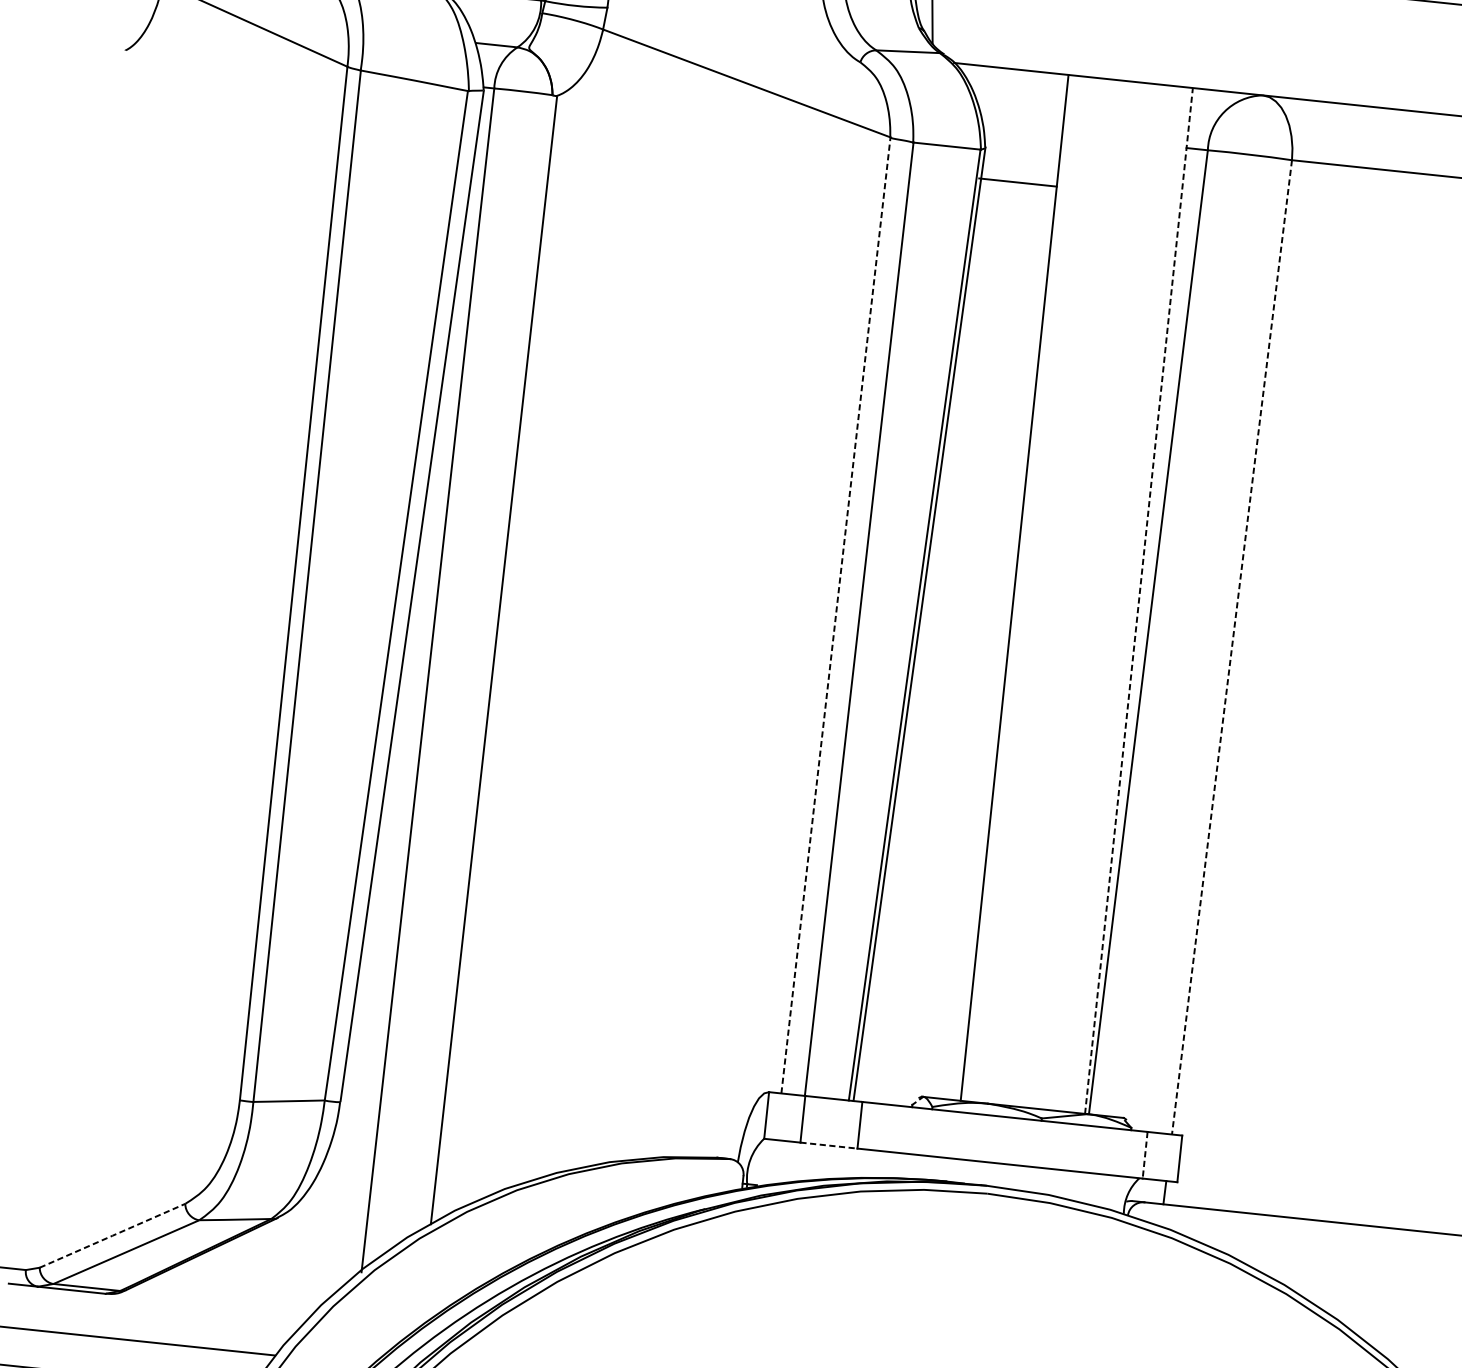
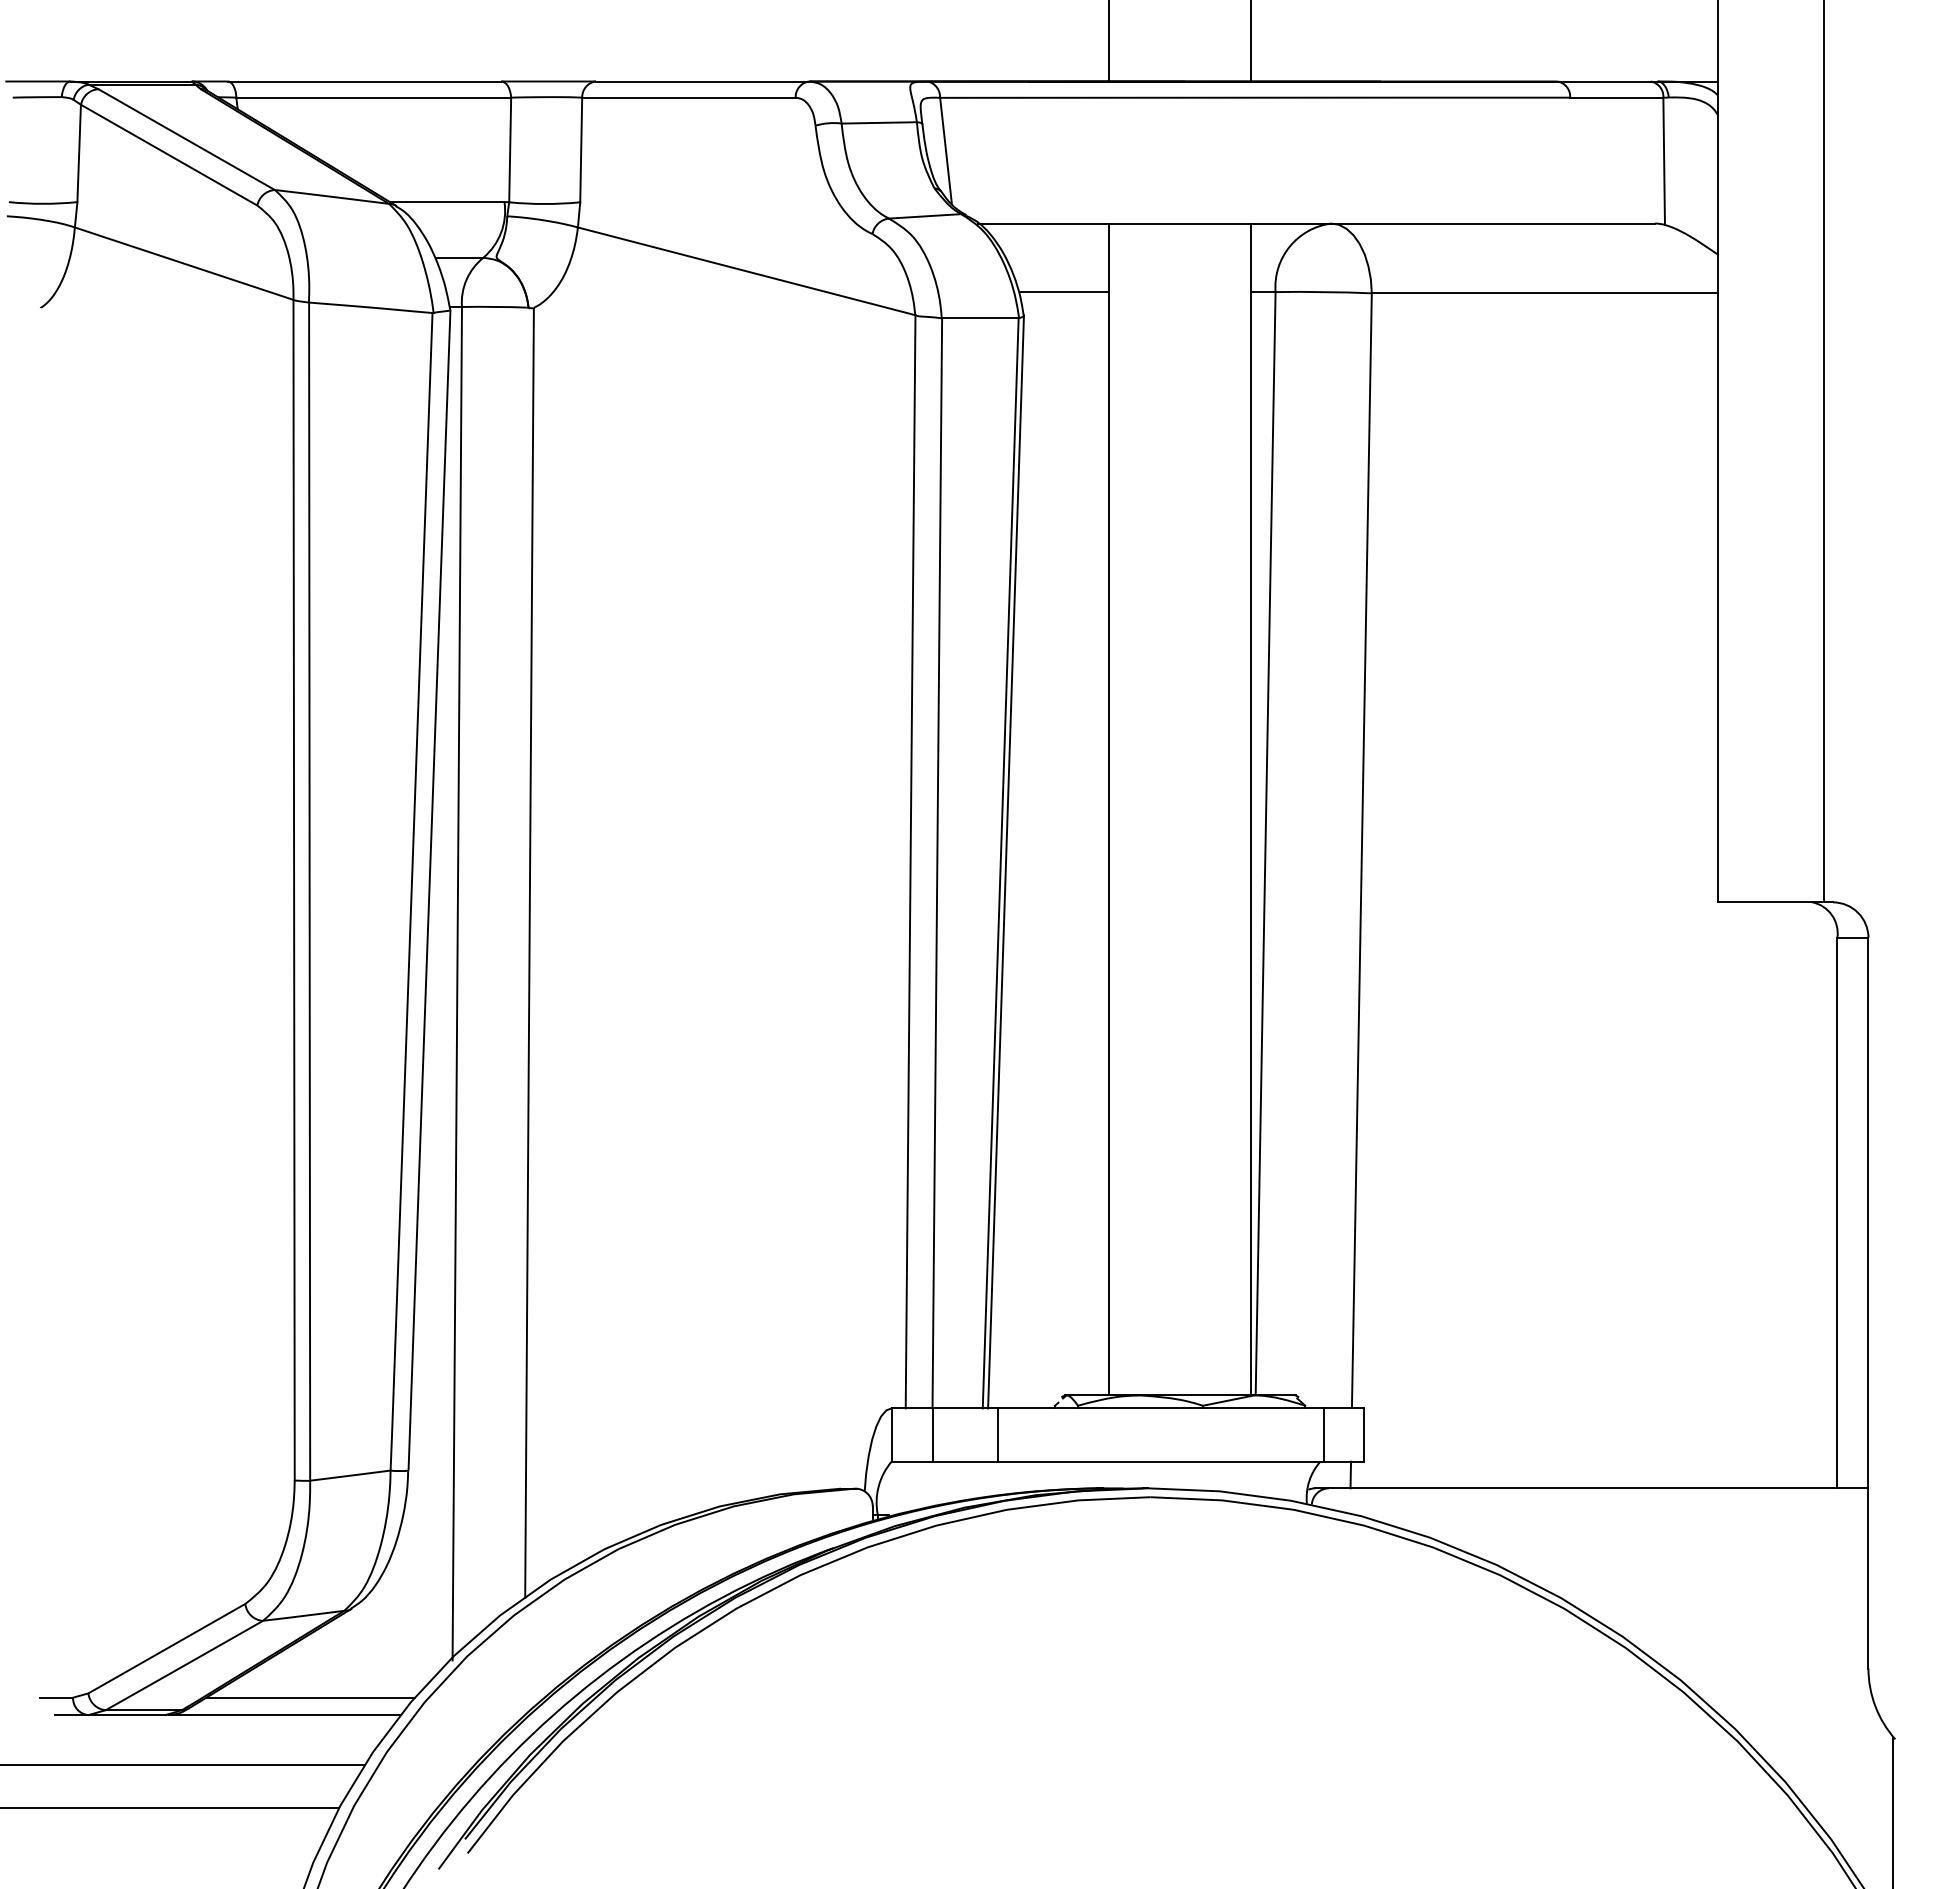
line: (1017, 182) -> (1064, 292), moved
line: (1139, 600) -> (1251, 809), dashed -> solid
line: (835, 615) -> (910, 861), dashed -> solid
line: (1231, 647) -> (1361, 851), dashed -> solid
line: (828, 1145) -> (965, 1461), dashed -> solid
line: (1145, 1155) -> (1324, 1435), dashed -> solid
line: (112, 1235) -> (166, 1648), dashed -> solid
line: (233, 1291) -> (310, 1697), added
line: (209, 1305) -> (284, 1715), added

